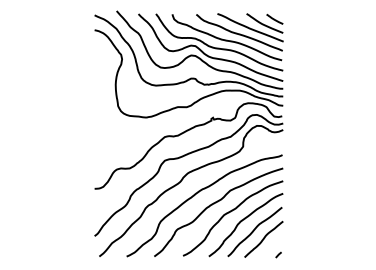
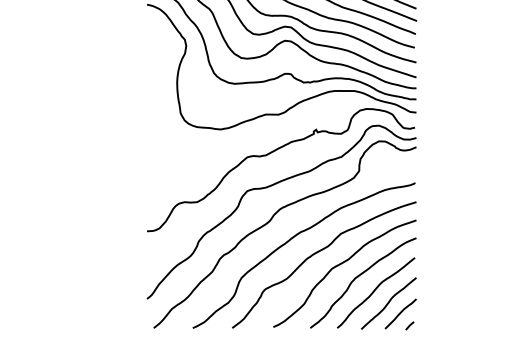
line: (271, 246) -> (399, 313), added

